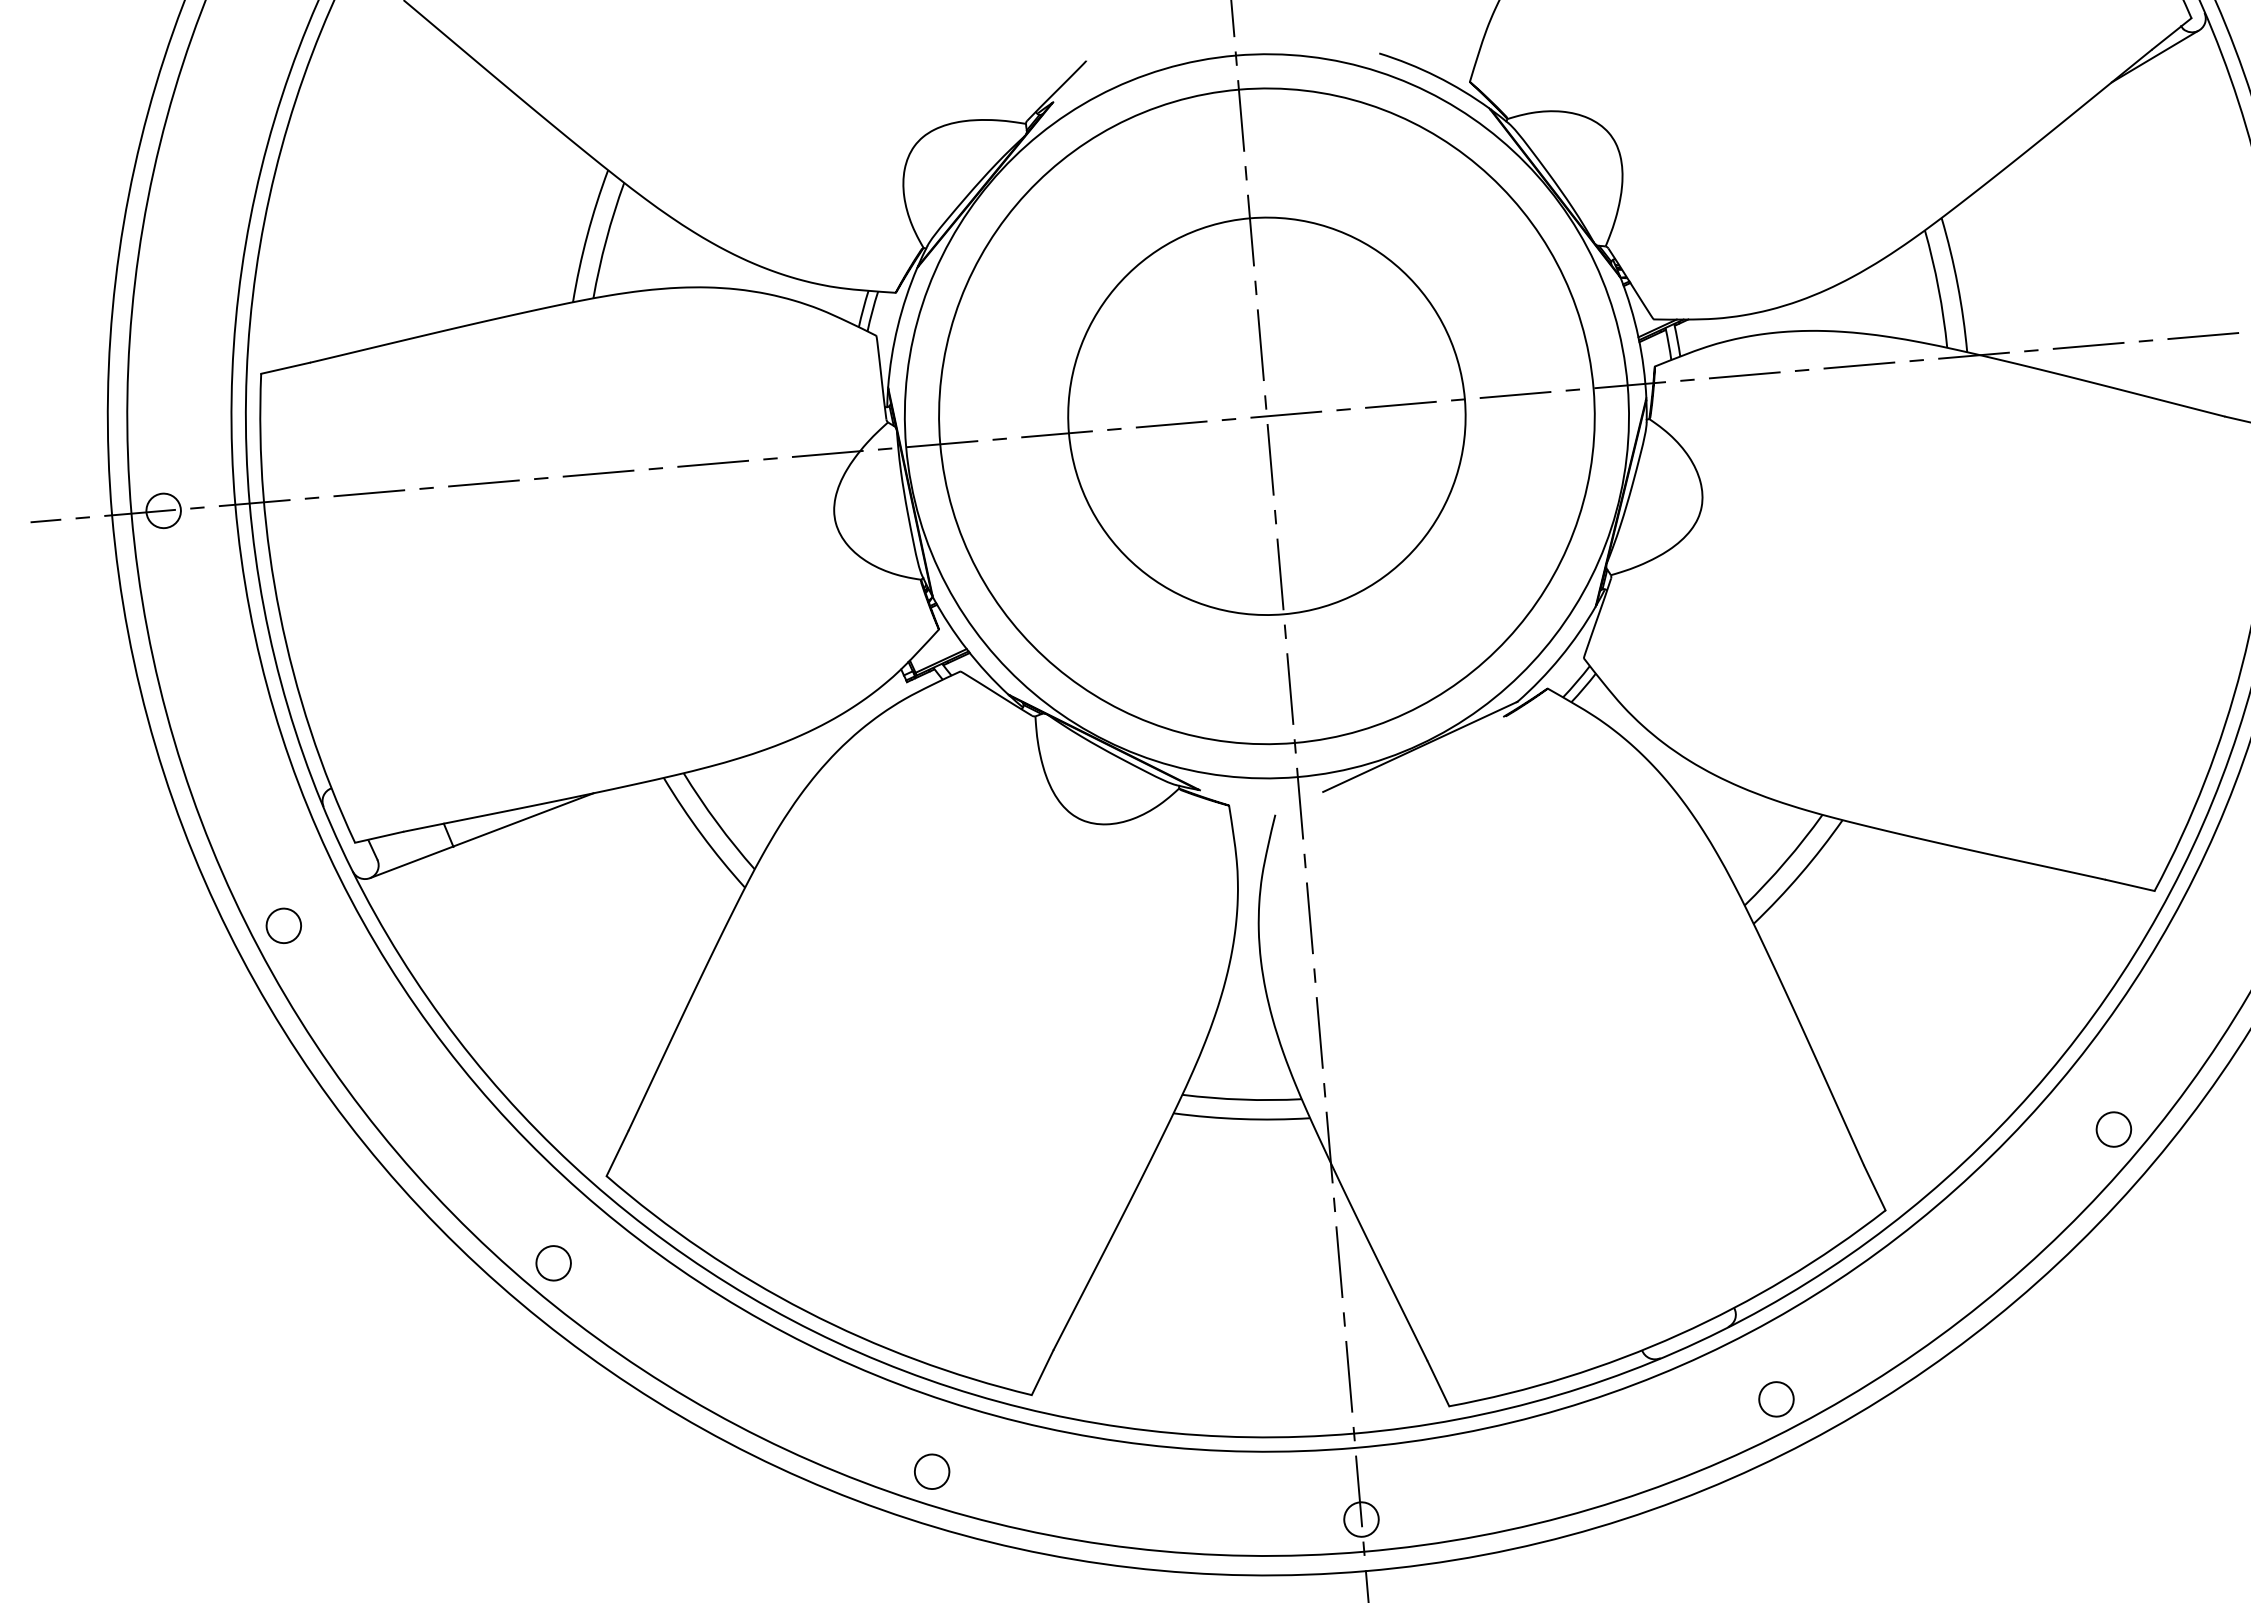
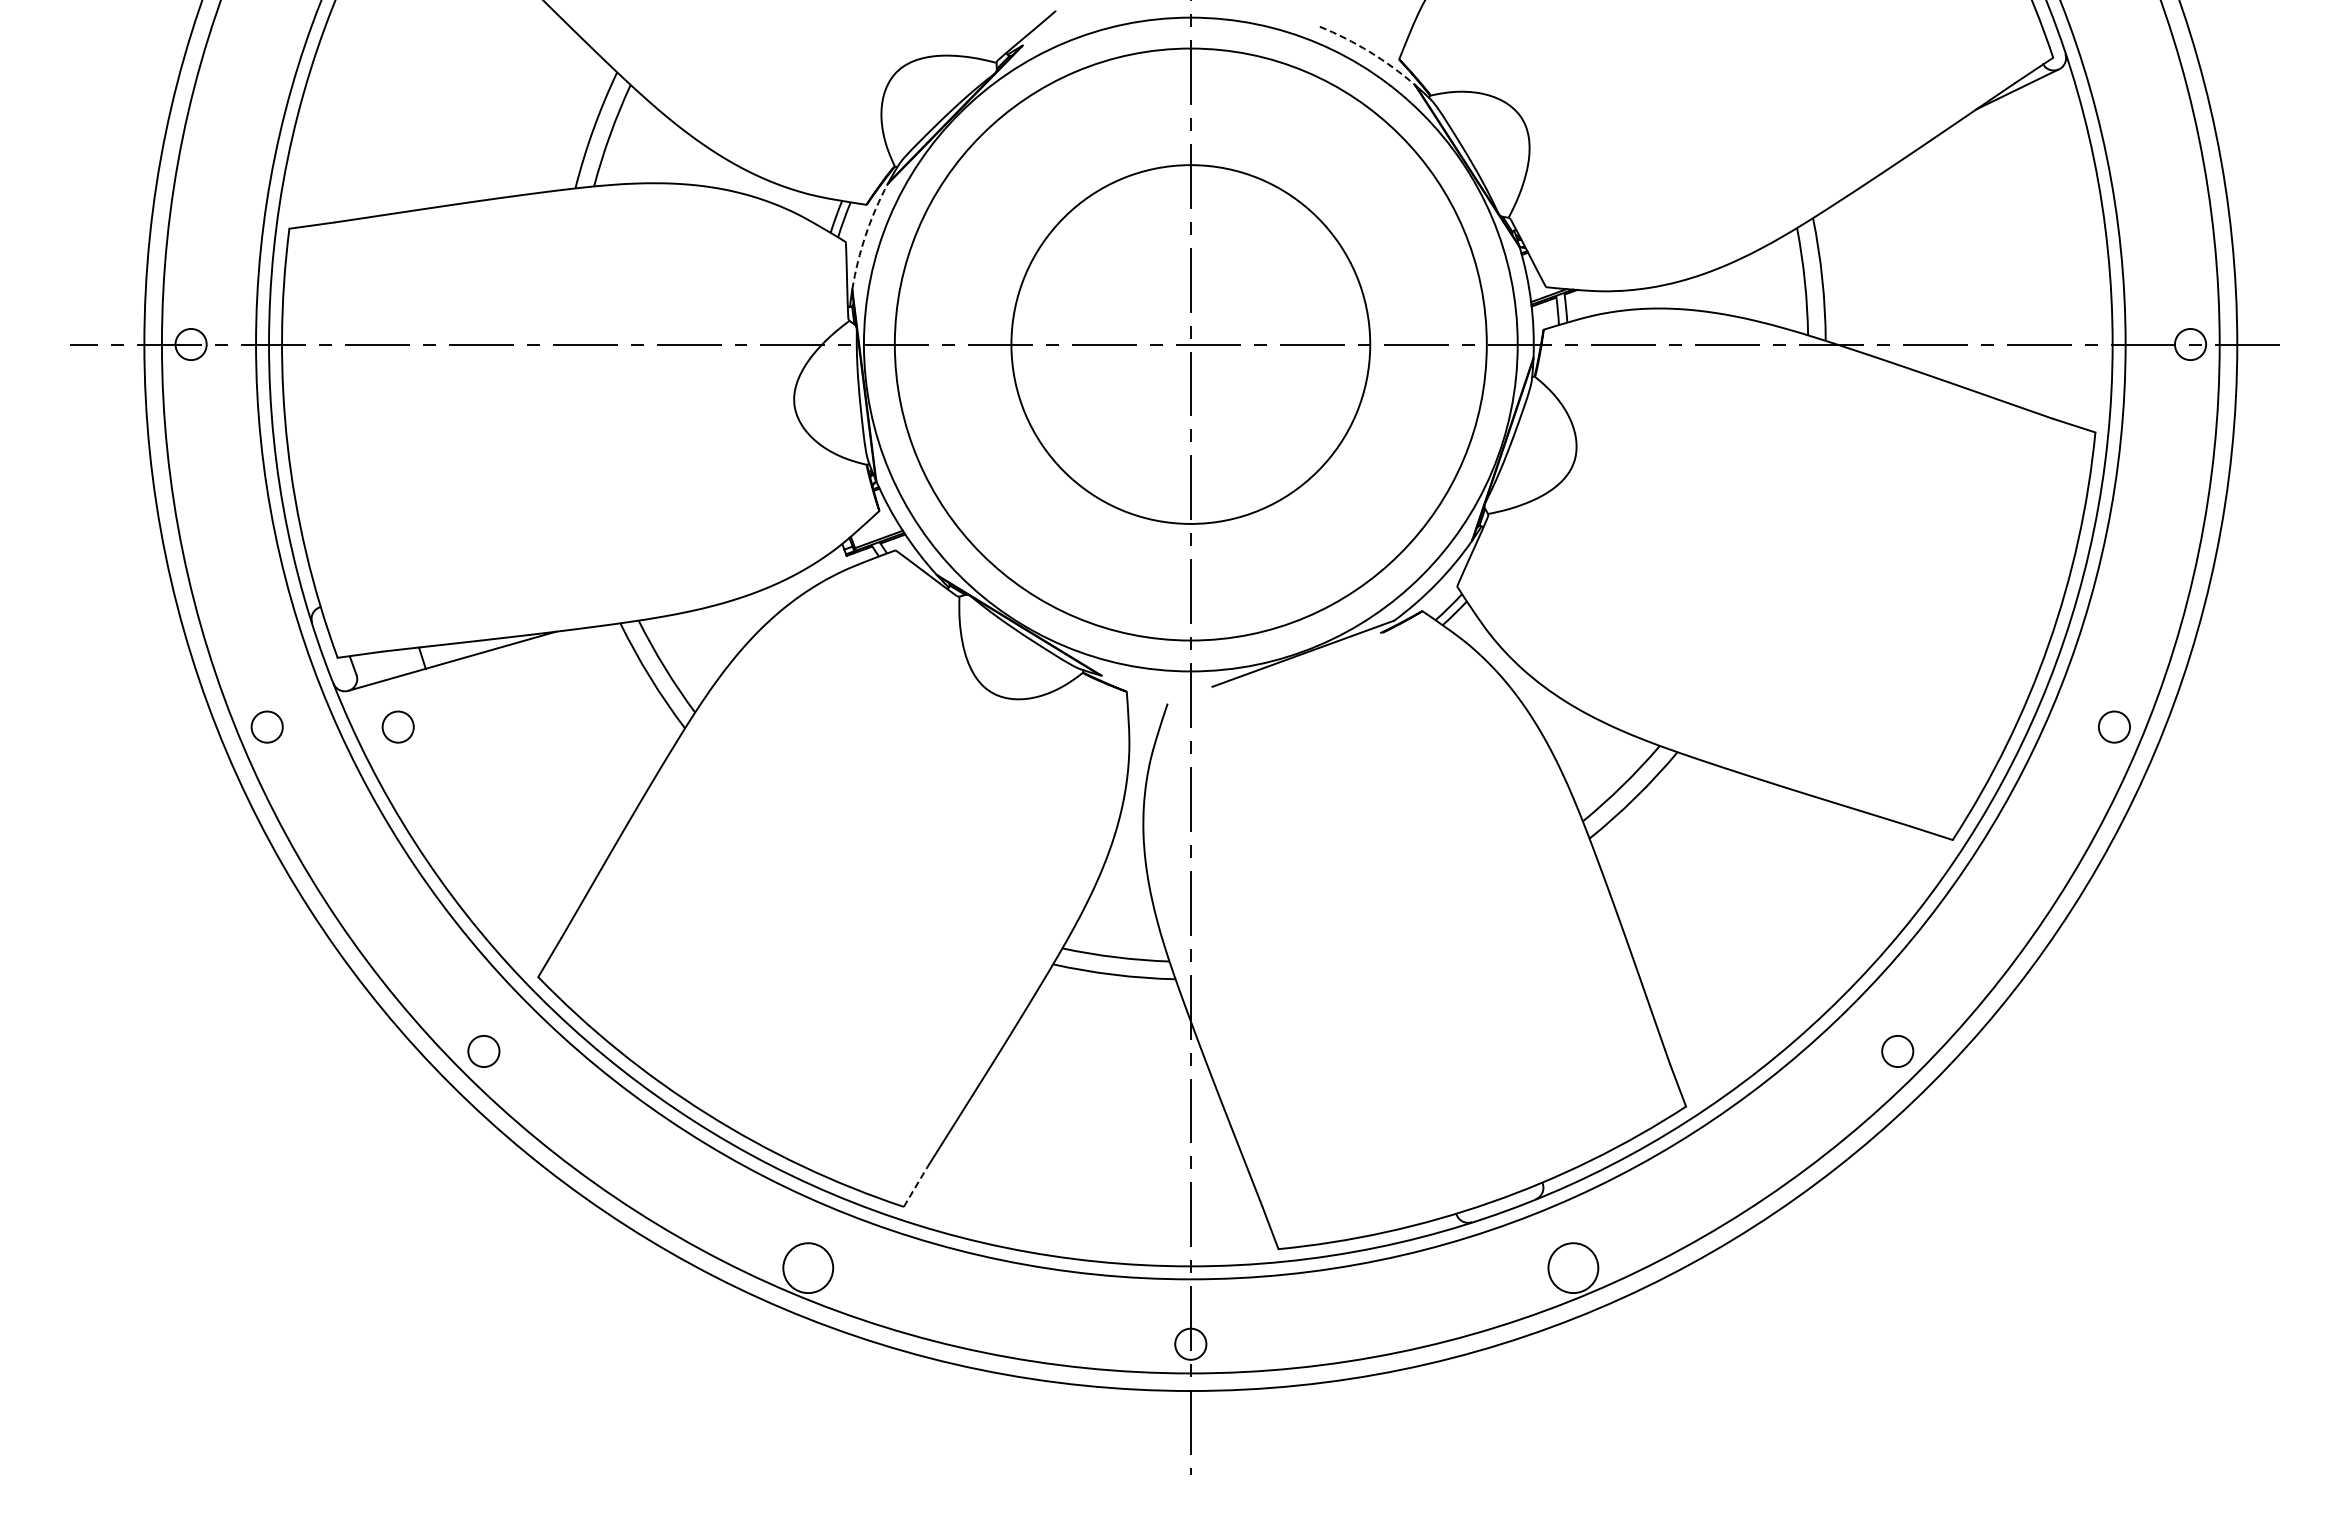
arc: (1436, 76) -> (1369, 51), solid -> dashed
arc: (897, 326) -> (865, 235), solid -> dashed
circle: (427, 912) -> (397, 726), added
line: (1042, 1372) -> (915, 1187), solid -> dashed
circle: (1775, 1398) -> (1572, 1267), size x1.6
circle: (931, 1471) -> (807, 1267), size x1.6

